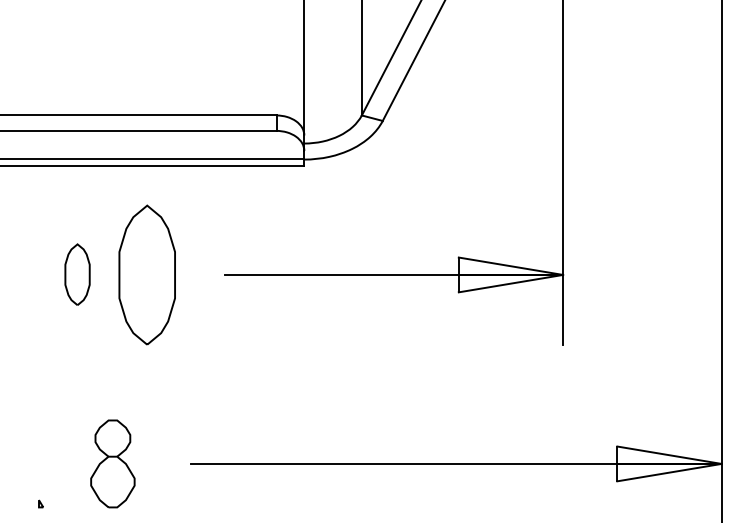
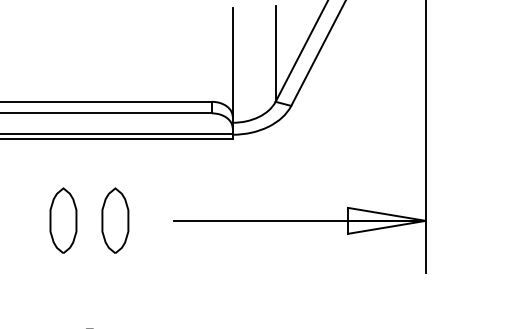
part: (77, 274) -> (63, 220), size x1.43
part: (146, 274) -> (114, 220), size x0.62

